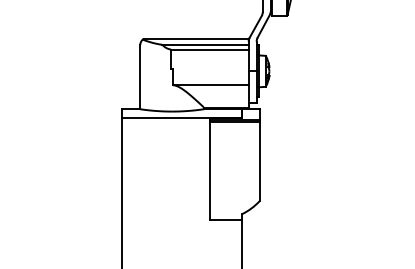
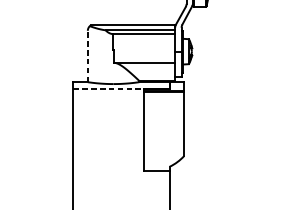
line: (140, 77) -> (88, 56), solid -> dashed
line: (166, 118) -> (109, 89), solid -> dashed

